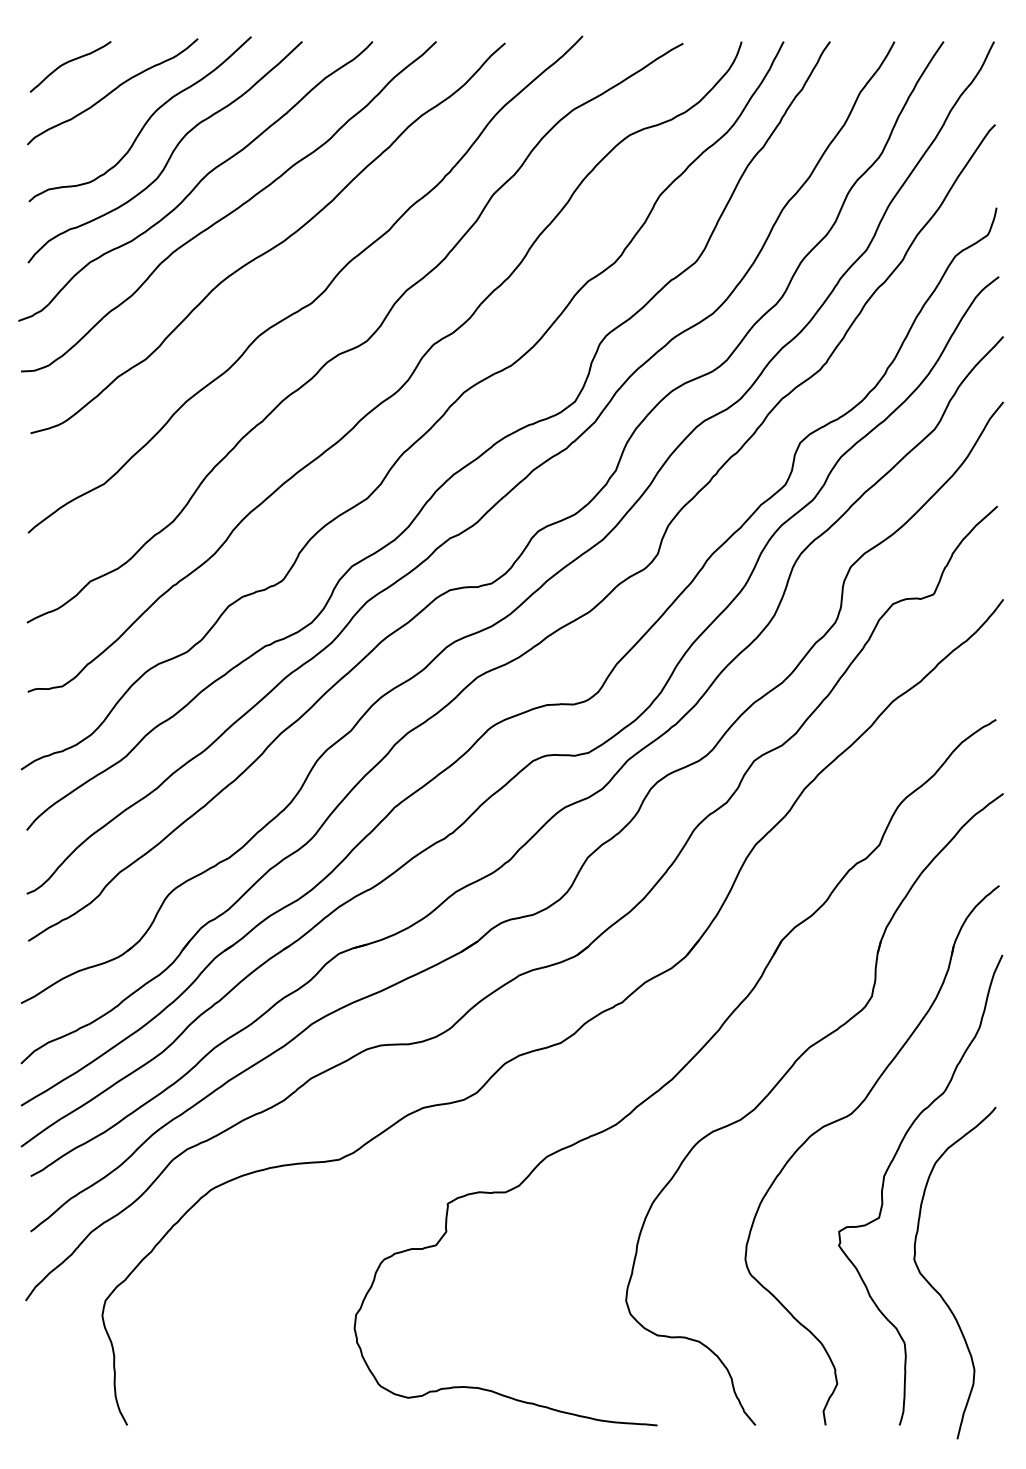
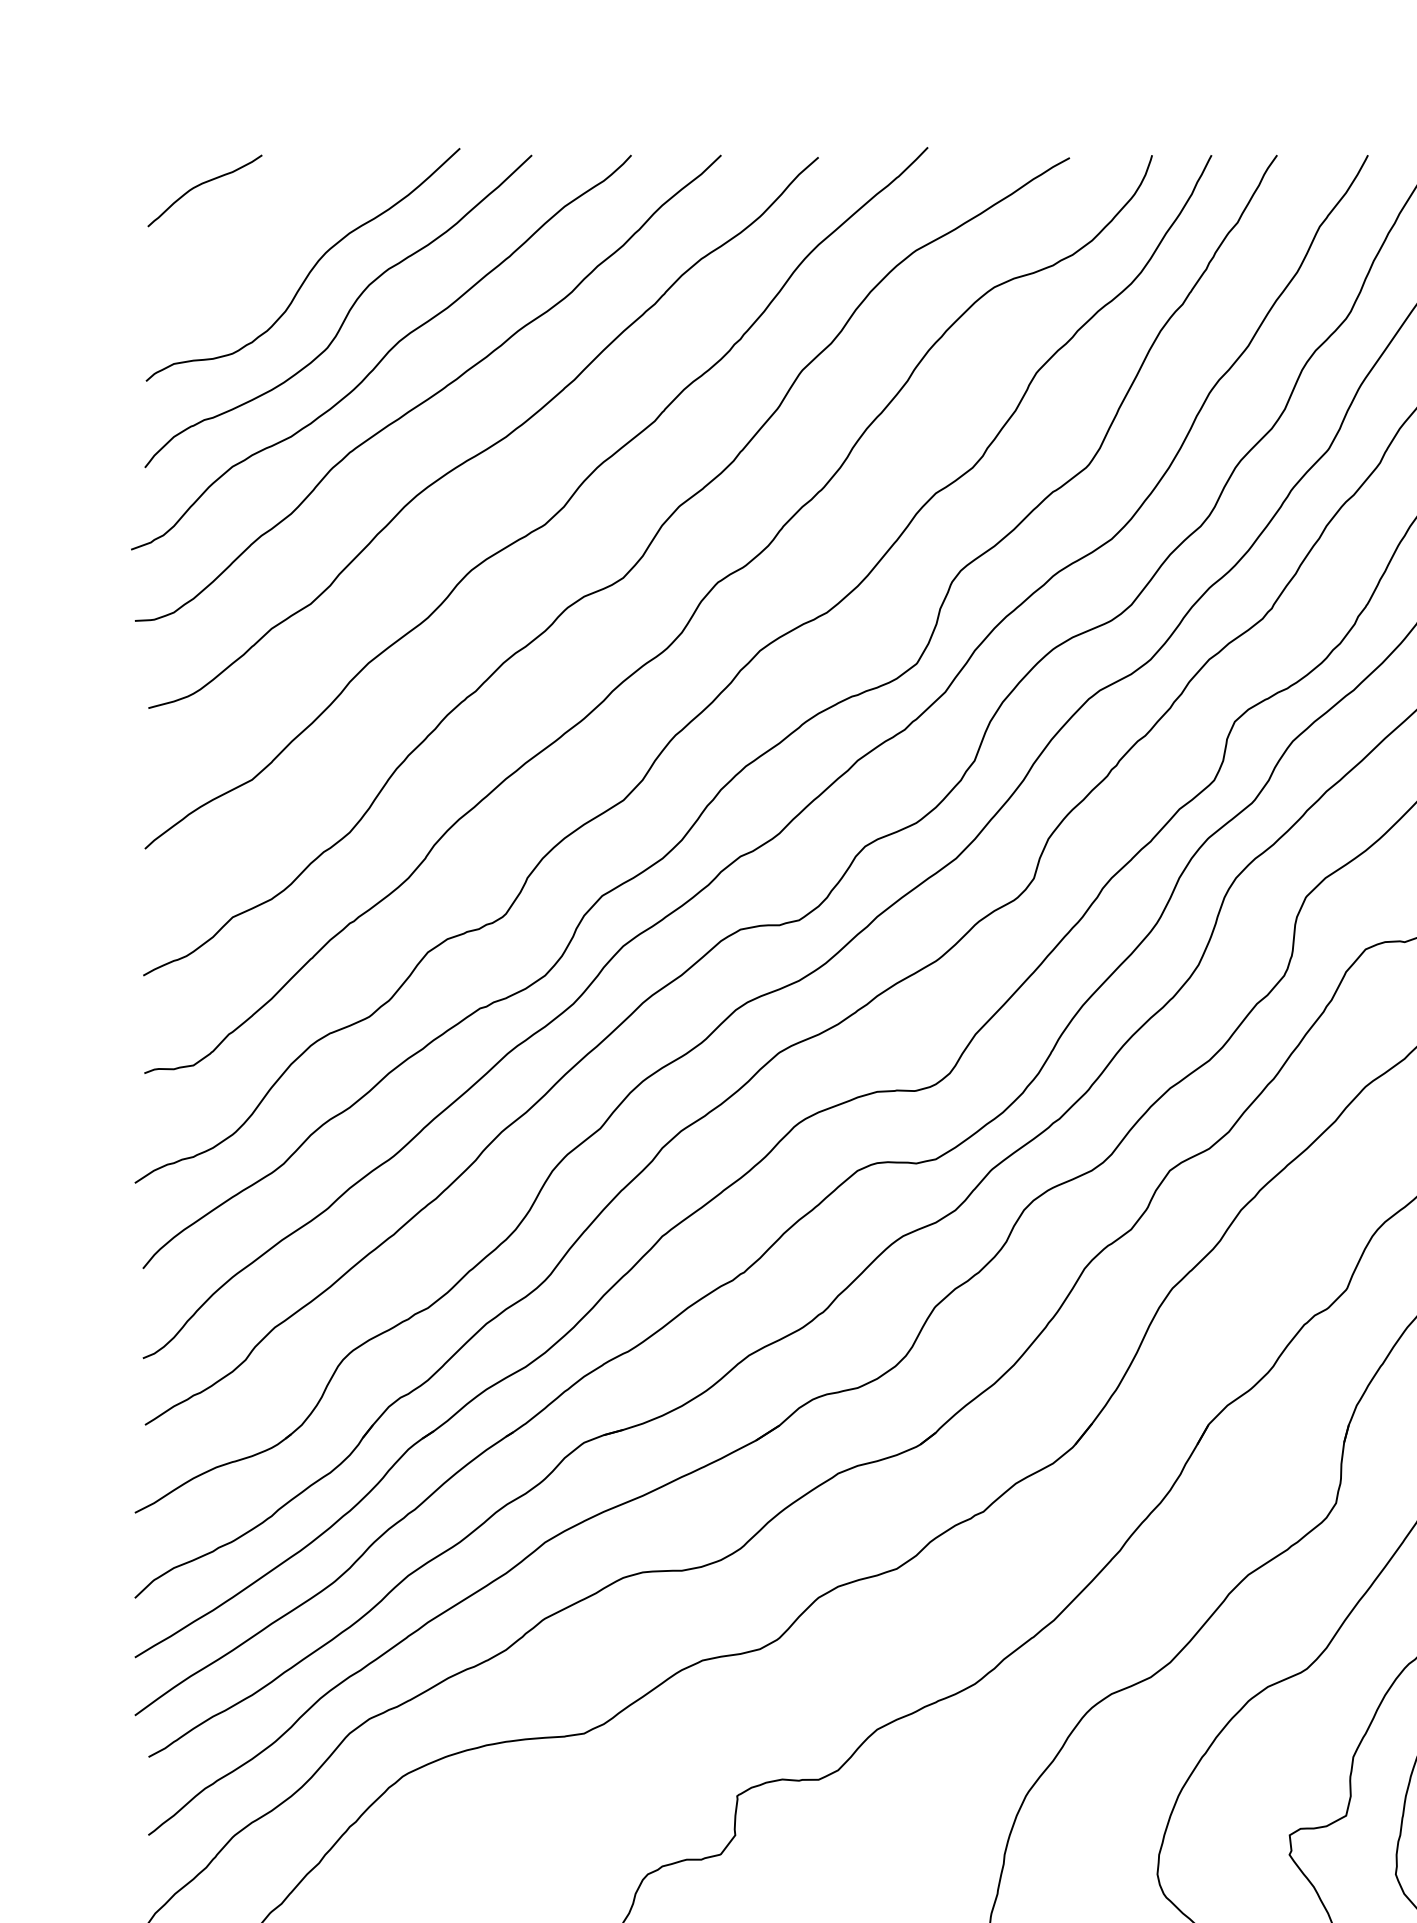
curve: (112, 91) -> (263, 225), removed

